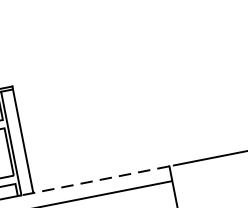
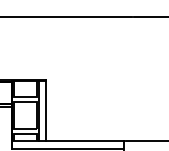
line: (93, 180) -> (80, 140), dashed -> solid

